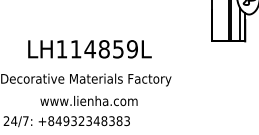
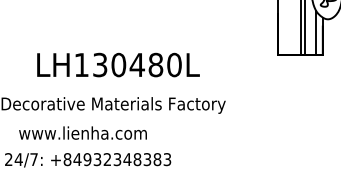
text: (103, 49) -> (136, 65), LH114859L -> LH130480L
text: (88, 101) -> (82, 133), moved

